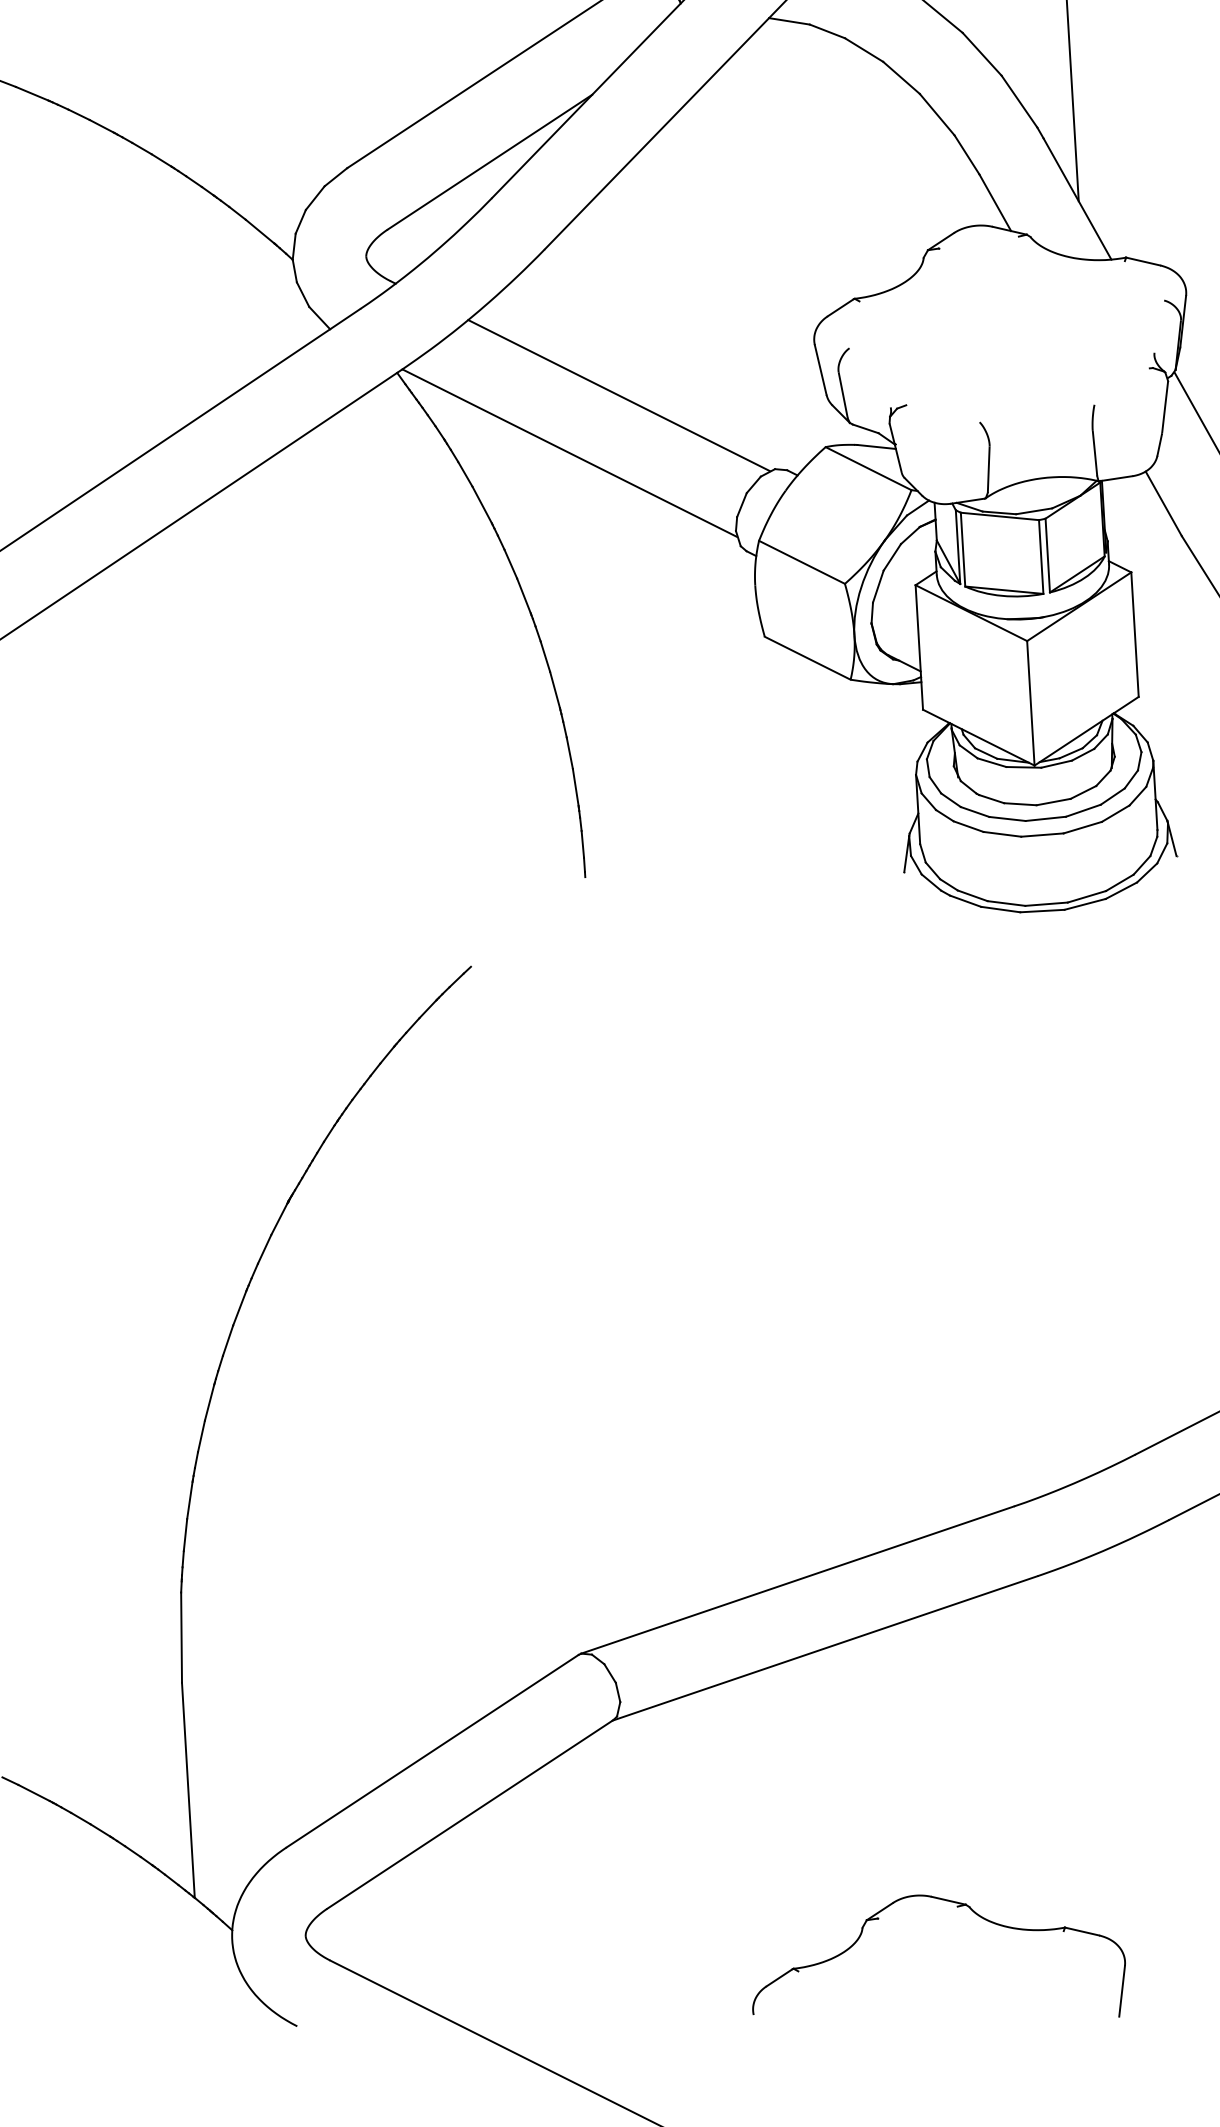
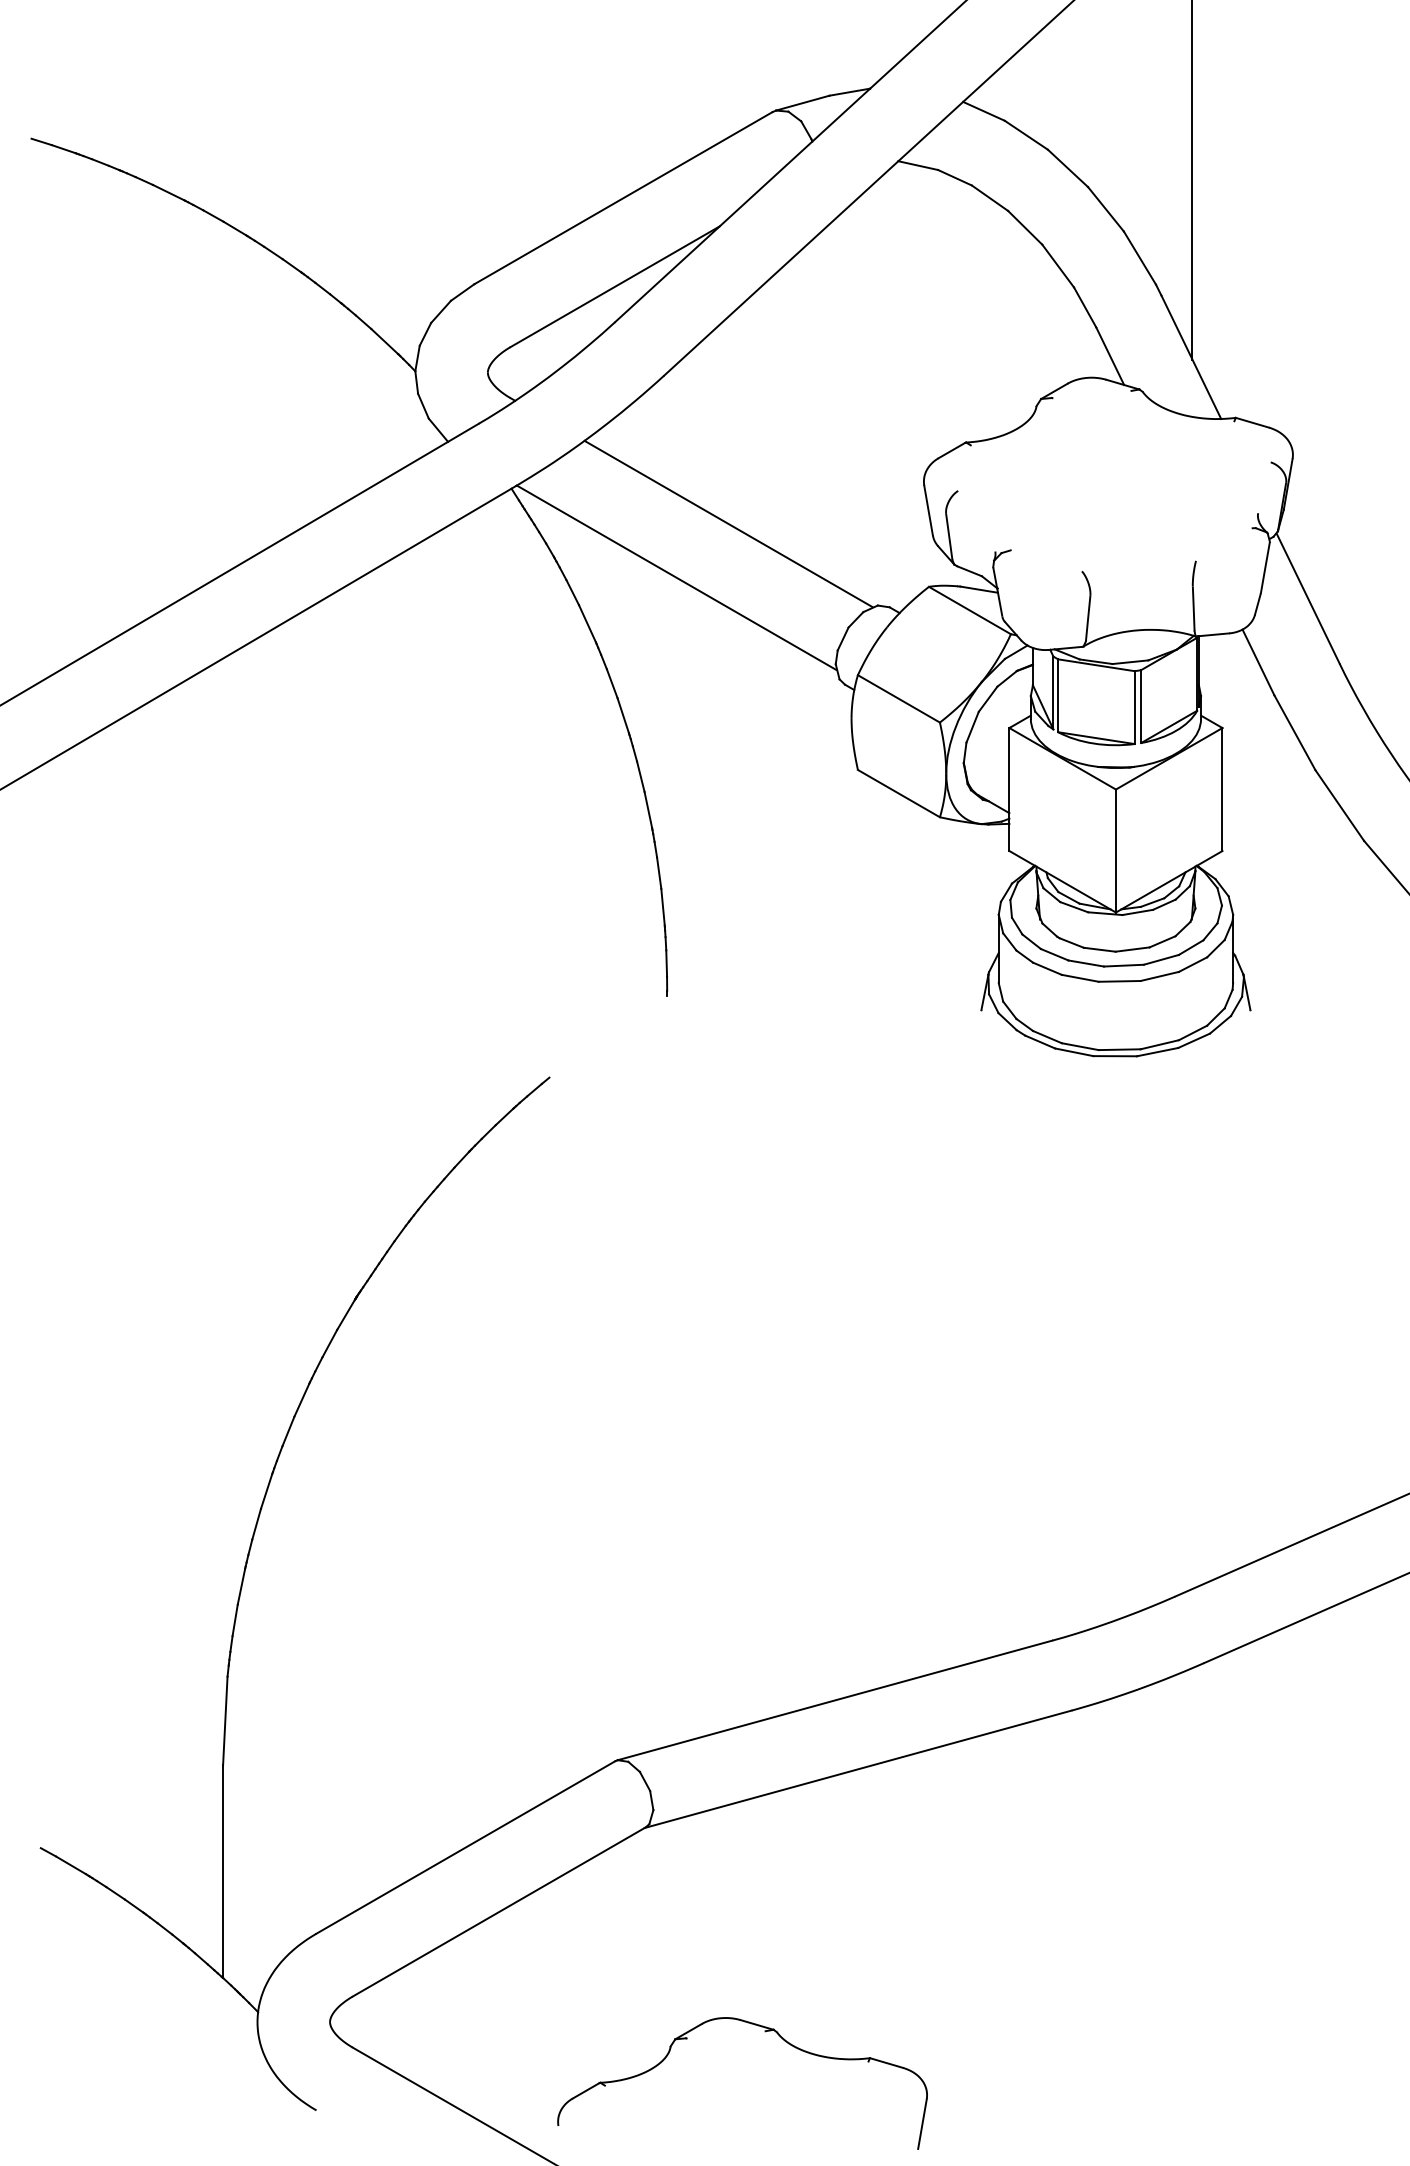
part: (957, 1907) -> (765, 2032), moved

